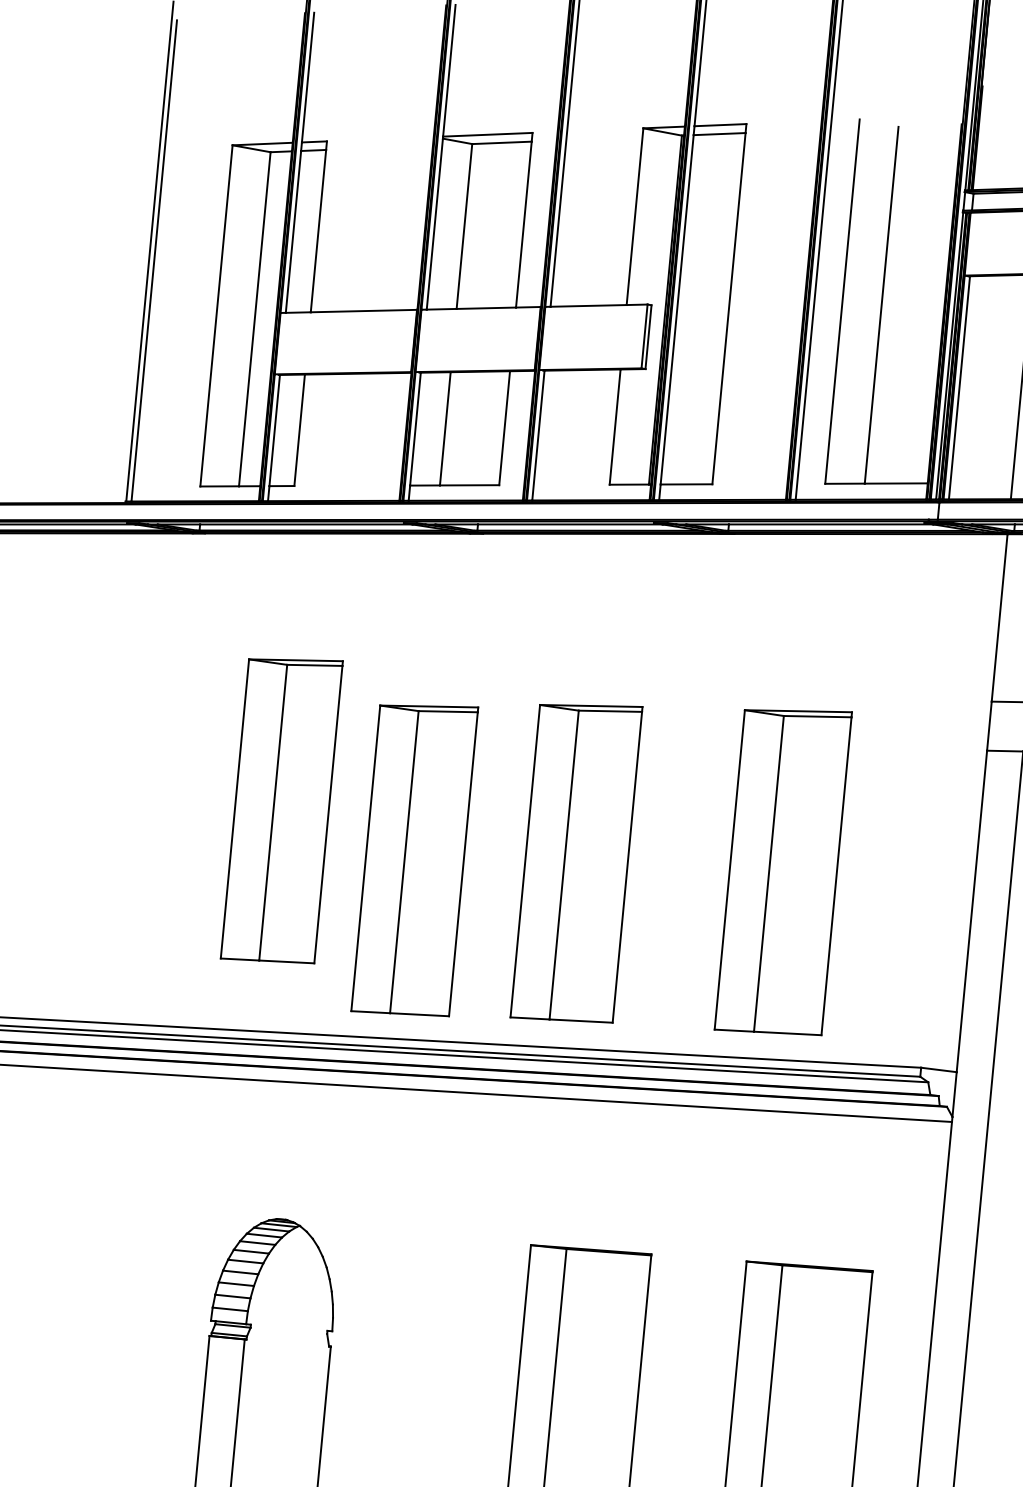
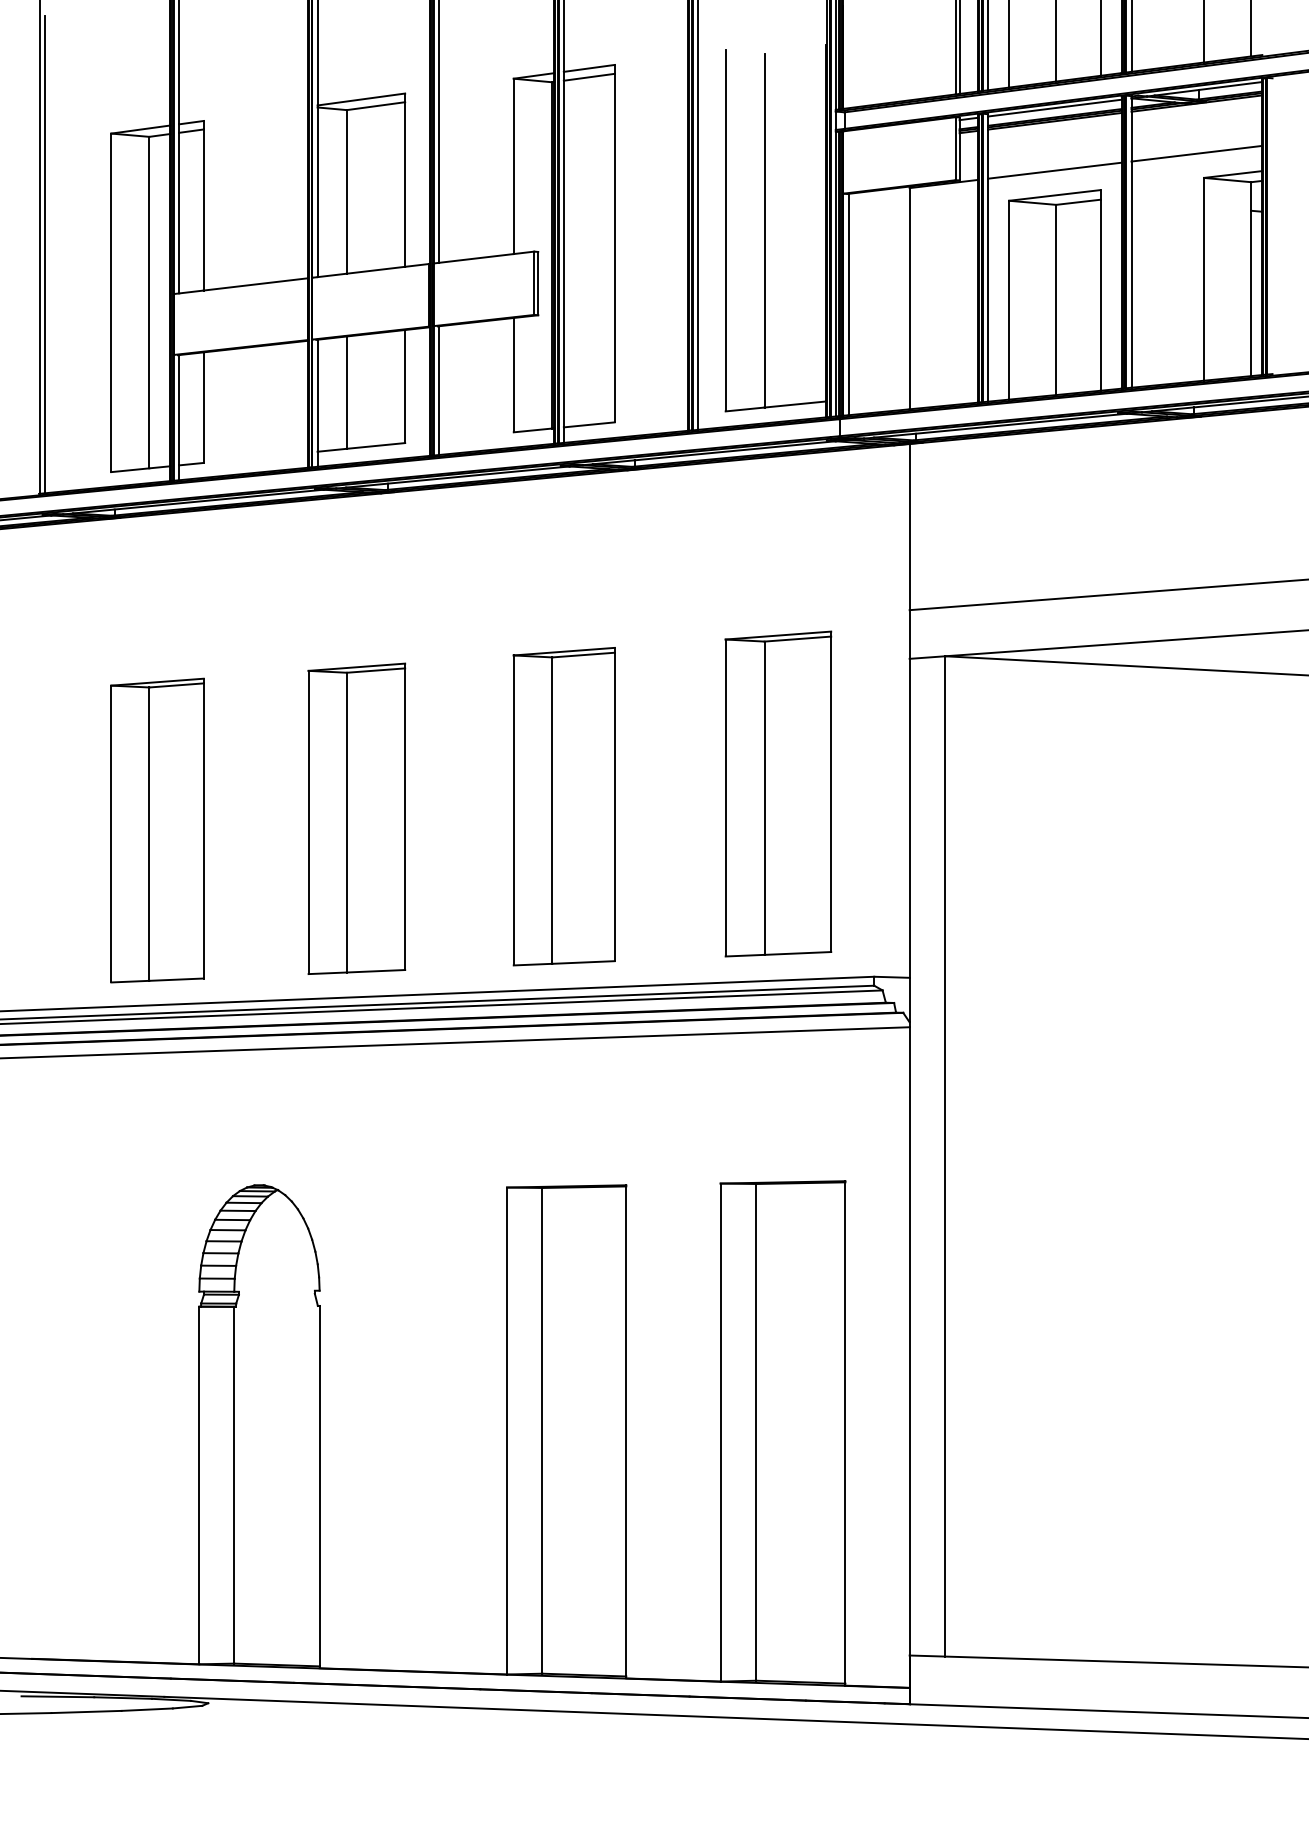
part: (281, 809) -> (157, 830), moved
part: (575, 861) -> (563, 806), moved
part: (783, 870) -> (778, 793), moved

